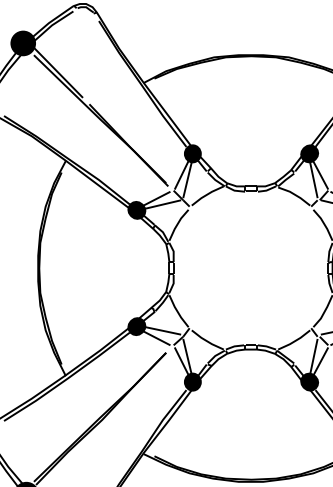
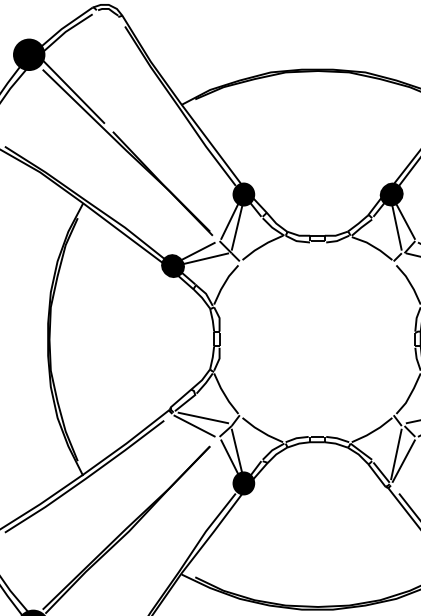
fill: (136, 326) -> (172, 413), removed
fill: (309, 381) -> (391, 482), removed

